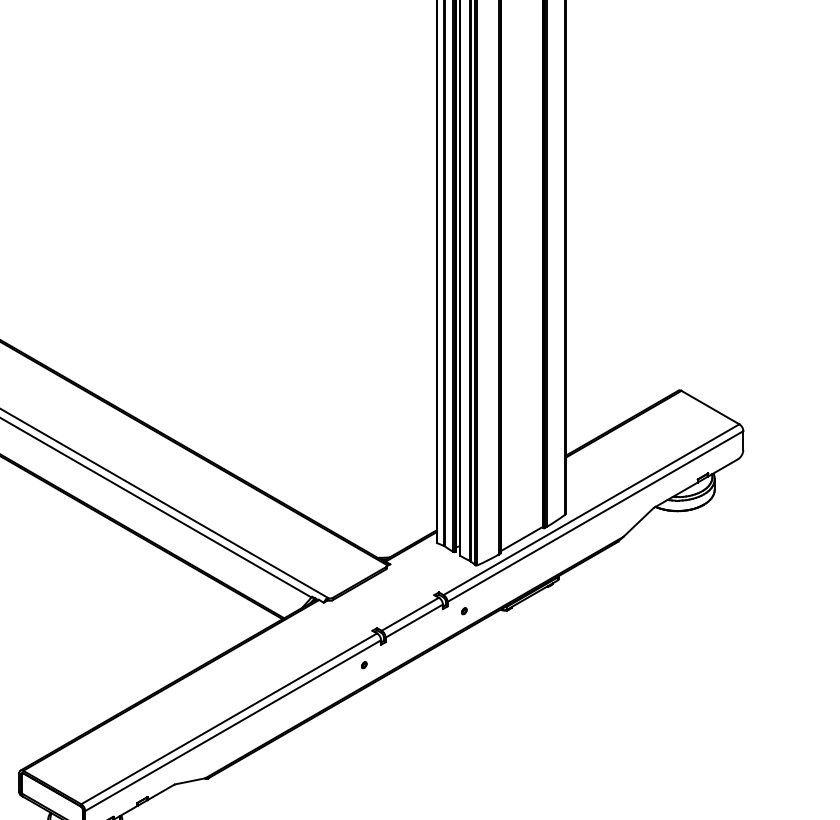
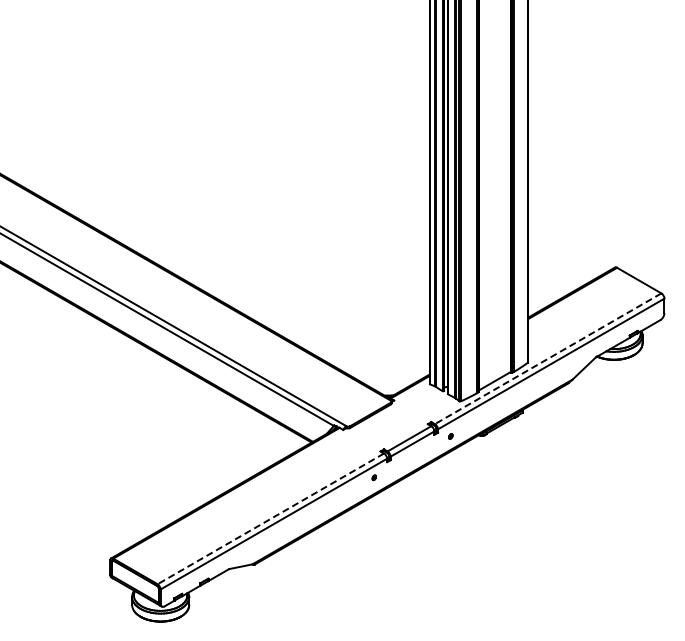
line: (591, 509) -> (548, 358), solid -> dashed
line: (228, 718) -> (270, 518), solid -> dashed

